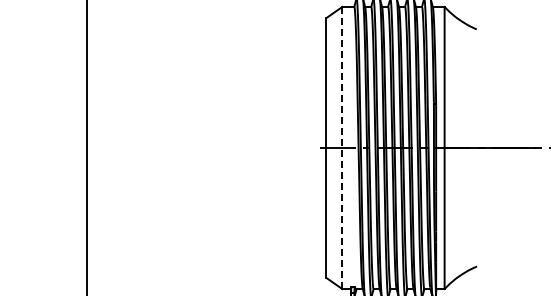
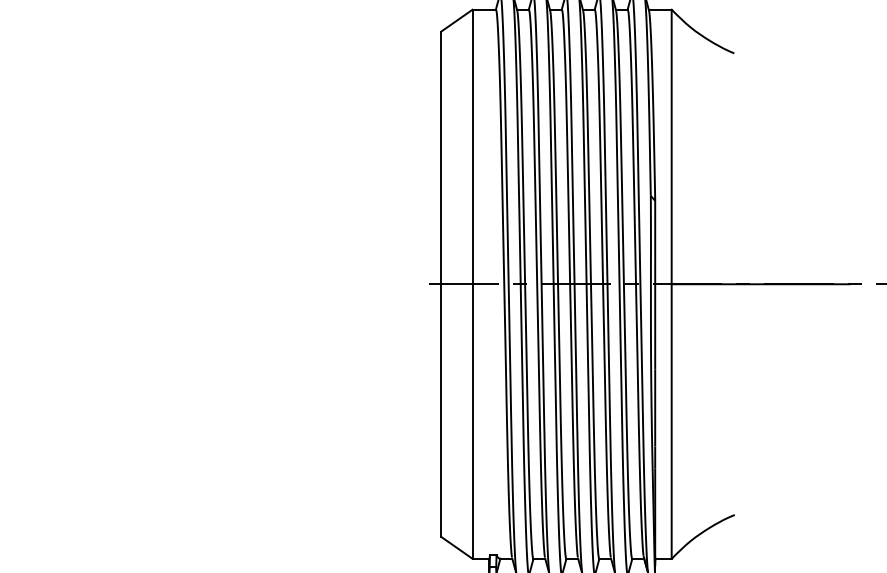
line: (342, 147) -> (472, 283), dashed -> solid

